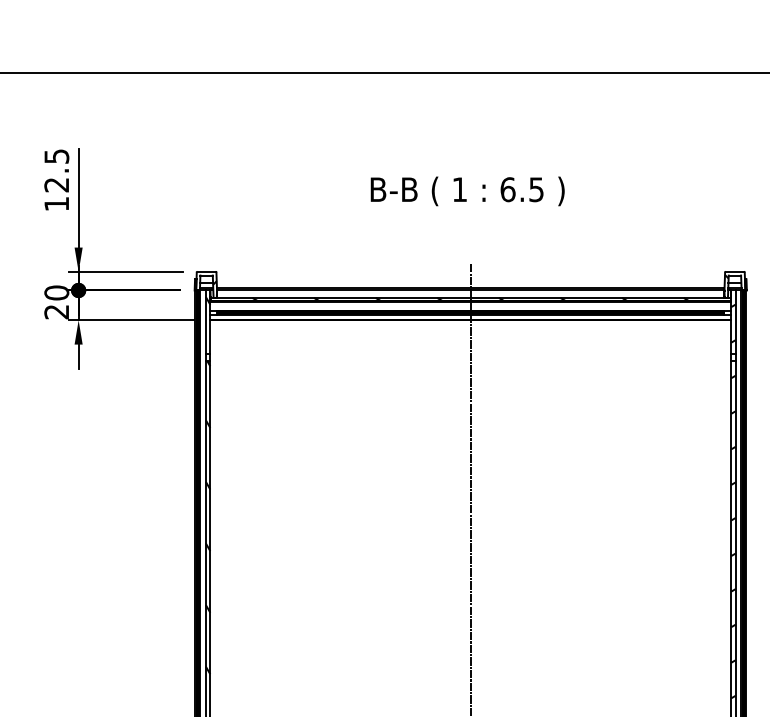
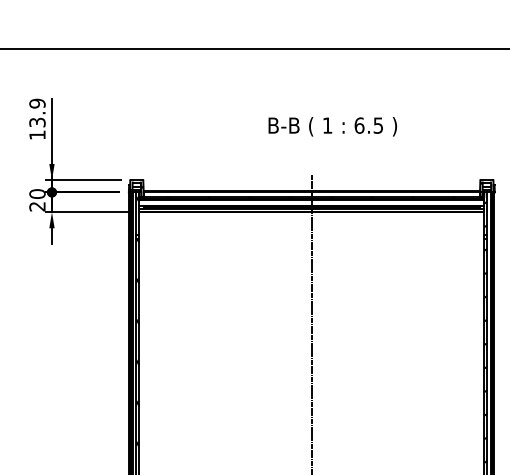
text: (56, 169) -> (37, 112), 12.5 -> 13.9
text: (467, 191) -> (332, 126), moved

